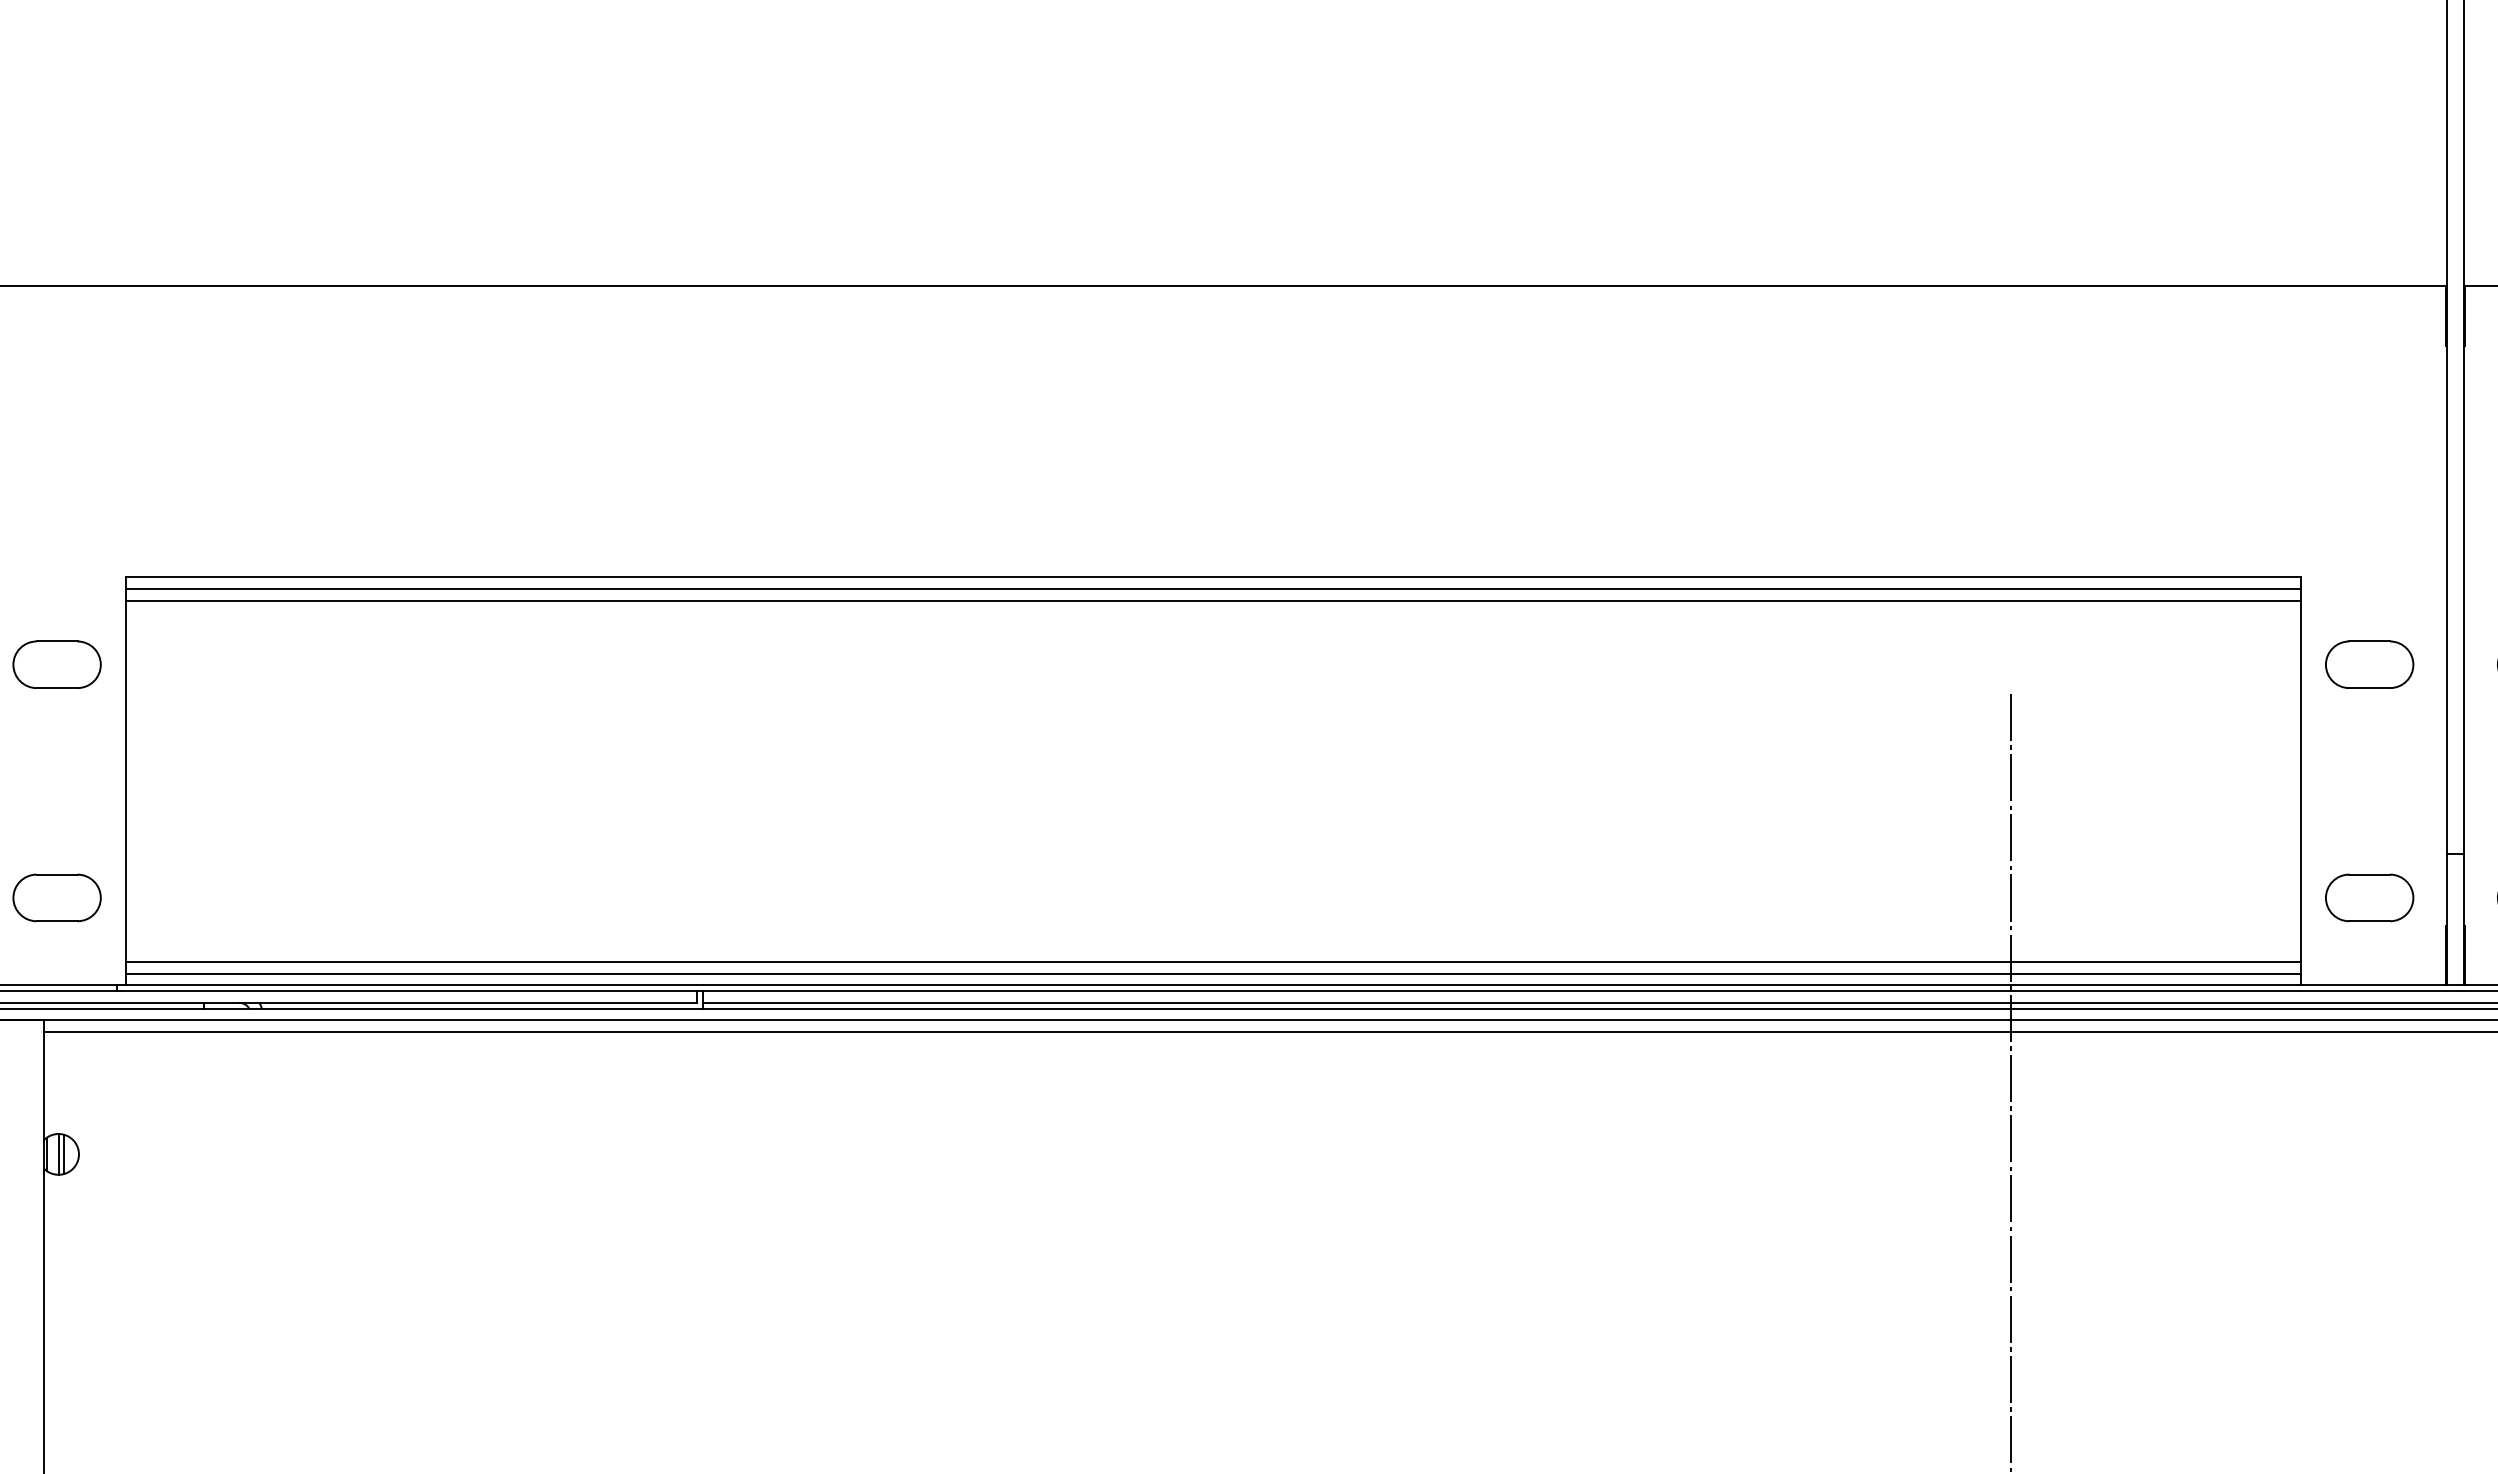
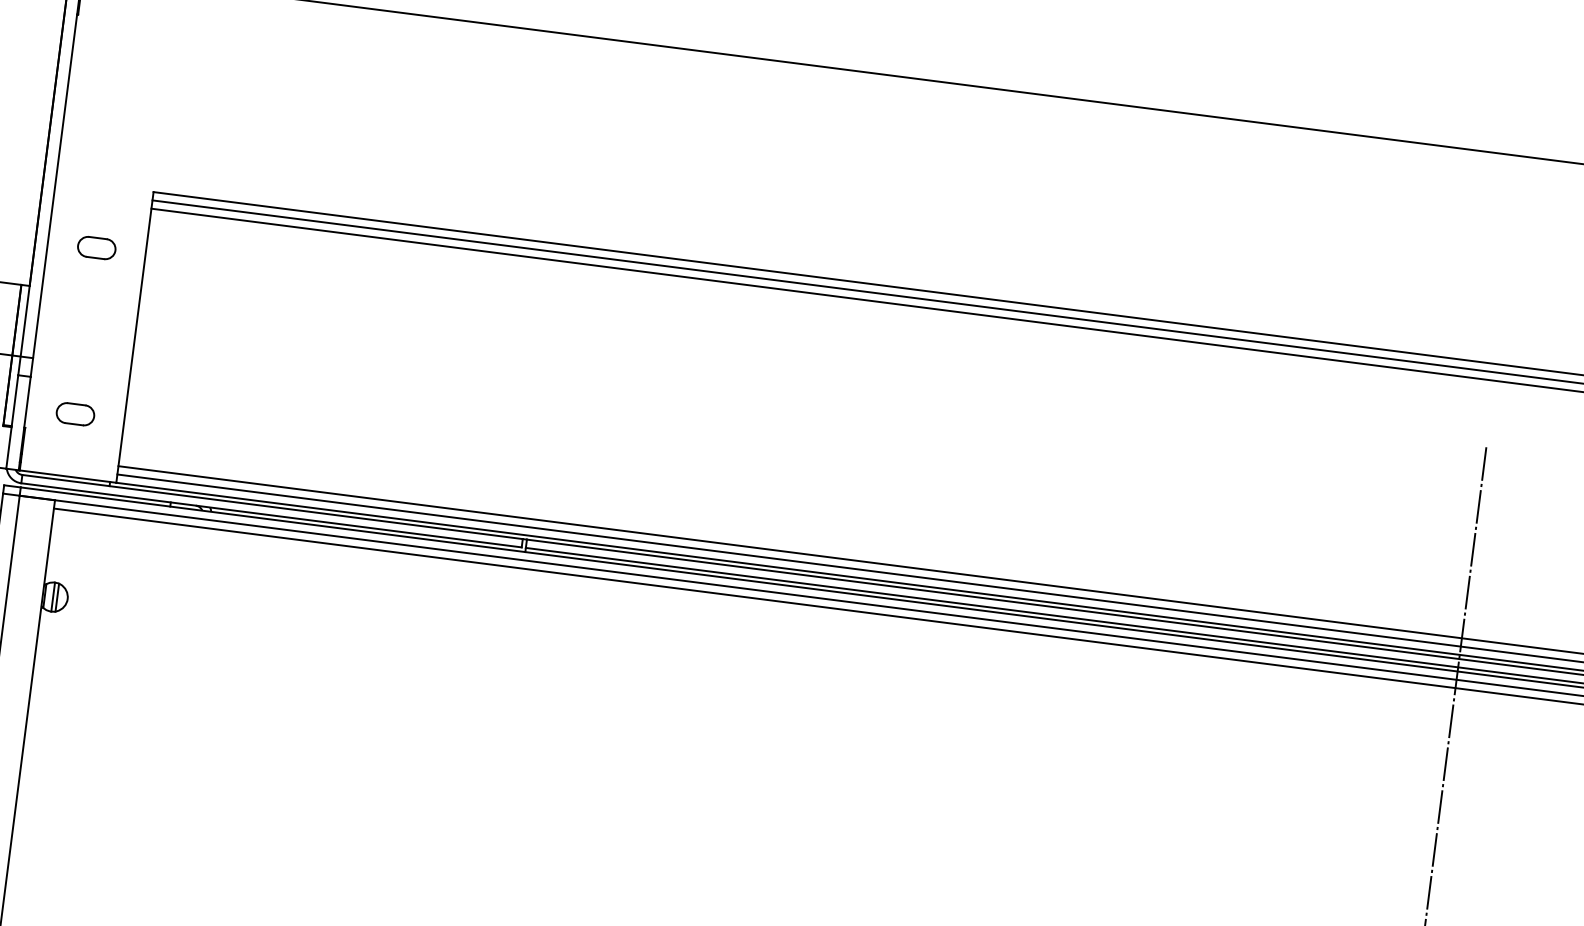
part: (56, 664) -> (96, 247), size x0.6
part: (56, 897) -> (75, 413), size x0.6

